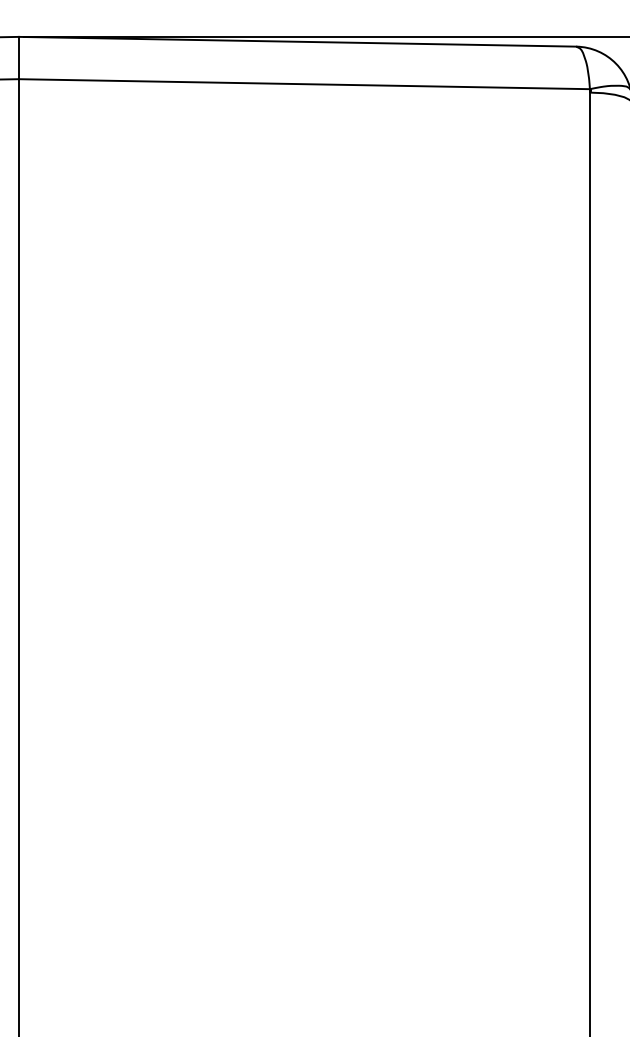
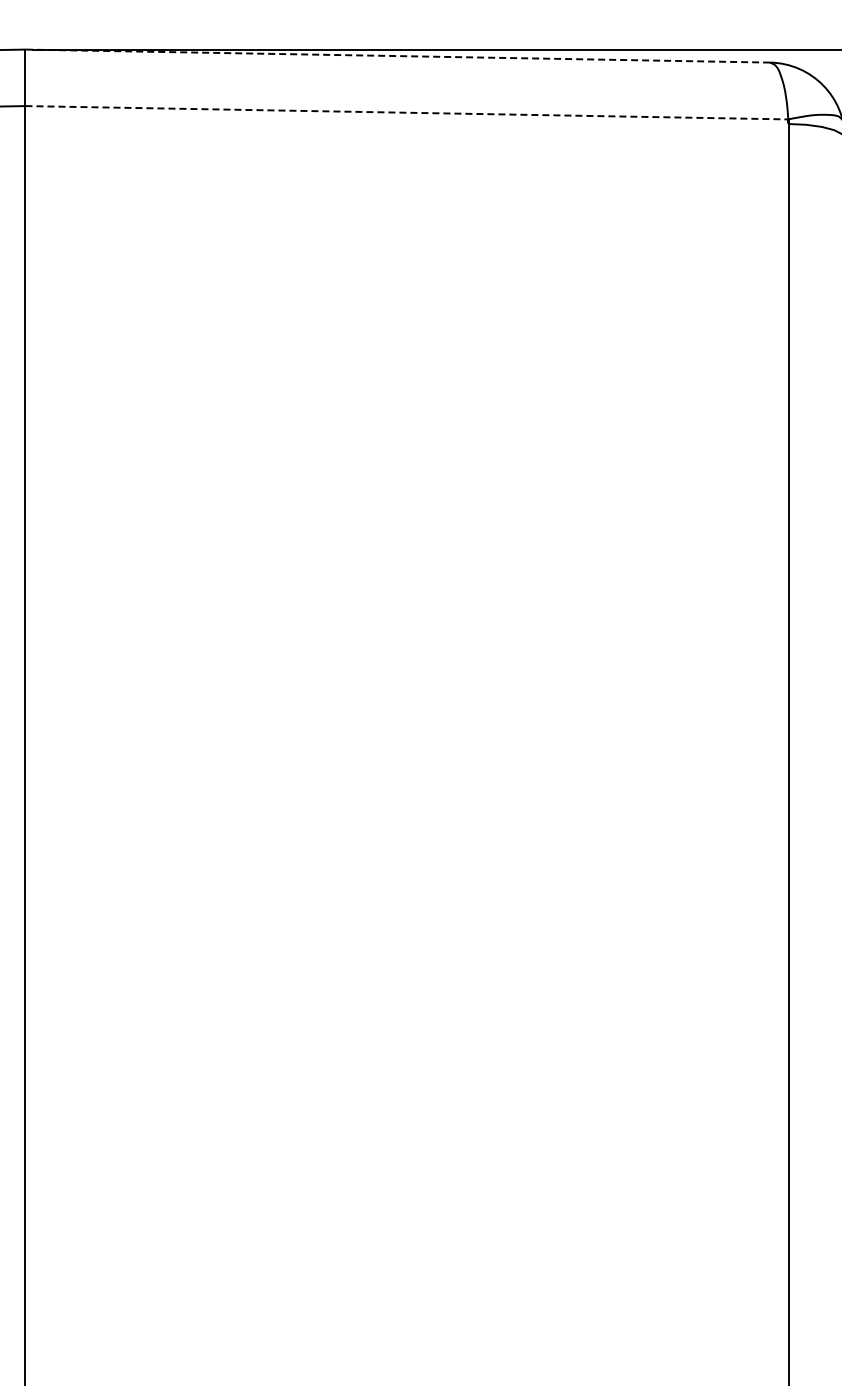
line: (297, 42) -> (397, 56), solid -> dashed
line: (304, 83) -> (407, 112), solid -> dashed

